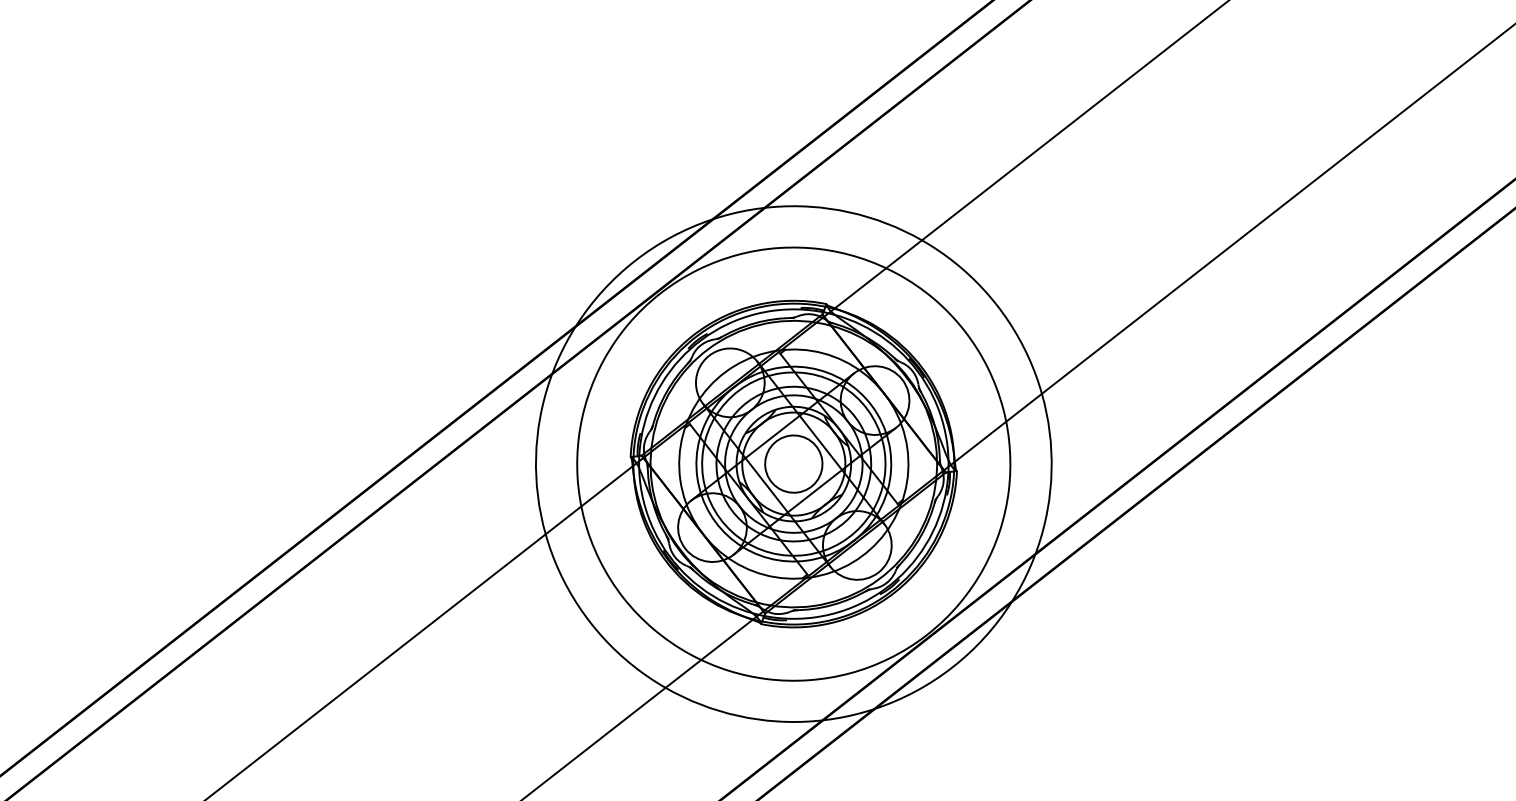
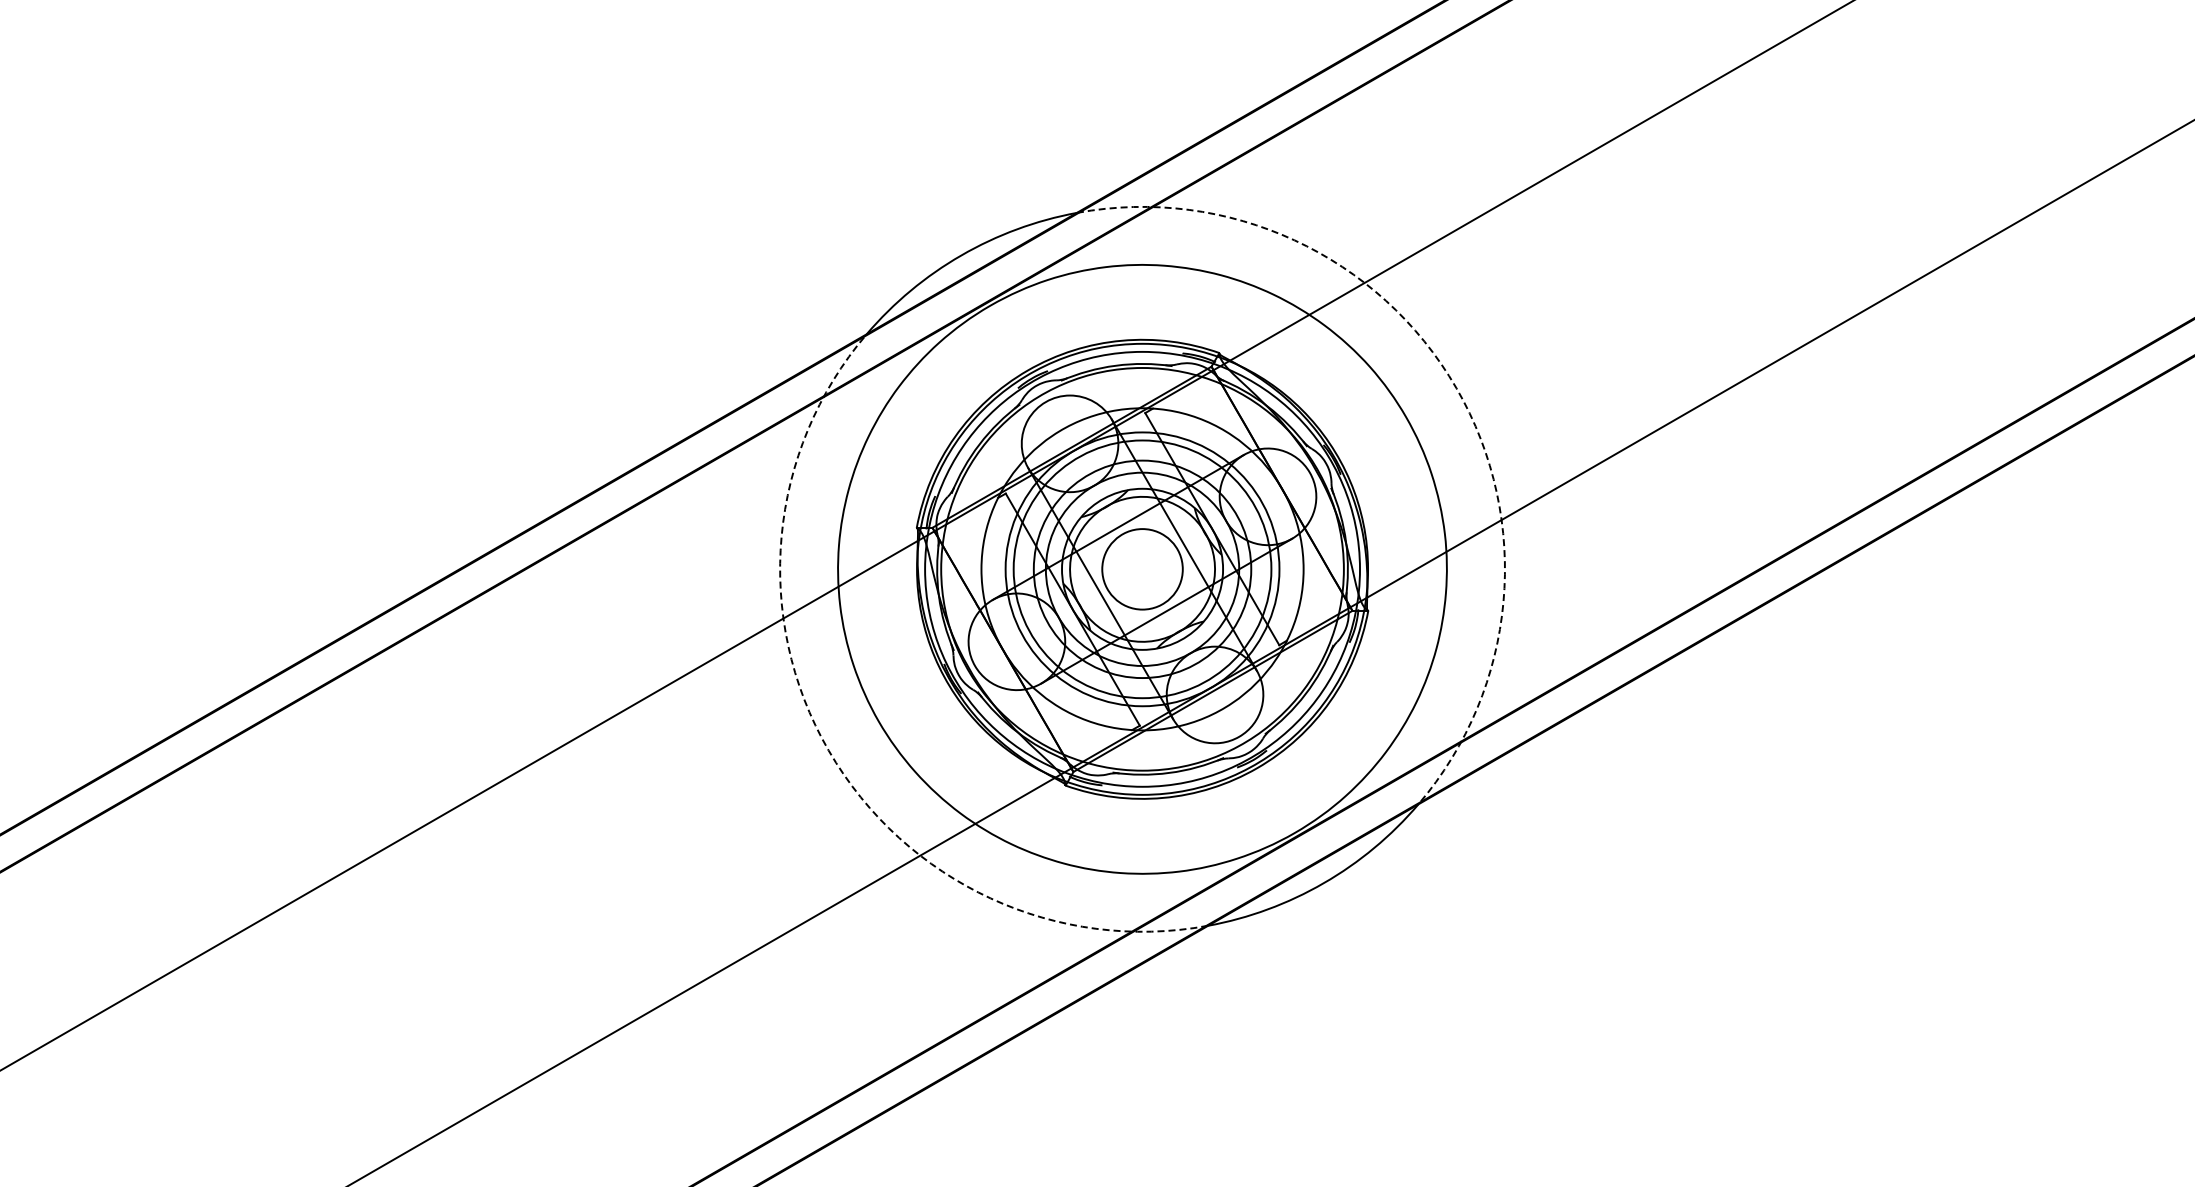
arc: (997, 305) -> (1456, 388), solid -> dashed
arc: (590, 622) -> (828, 750), solid -> dashed

